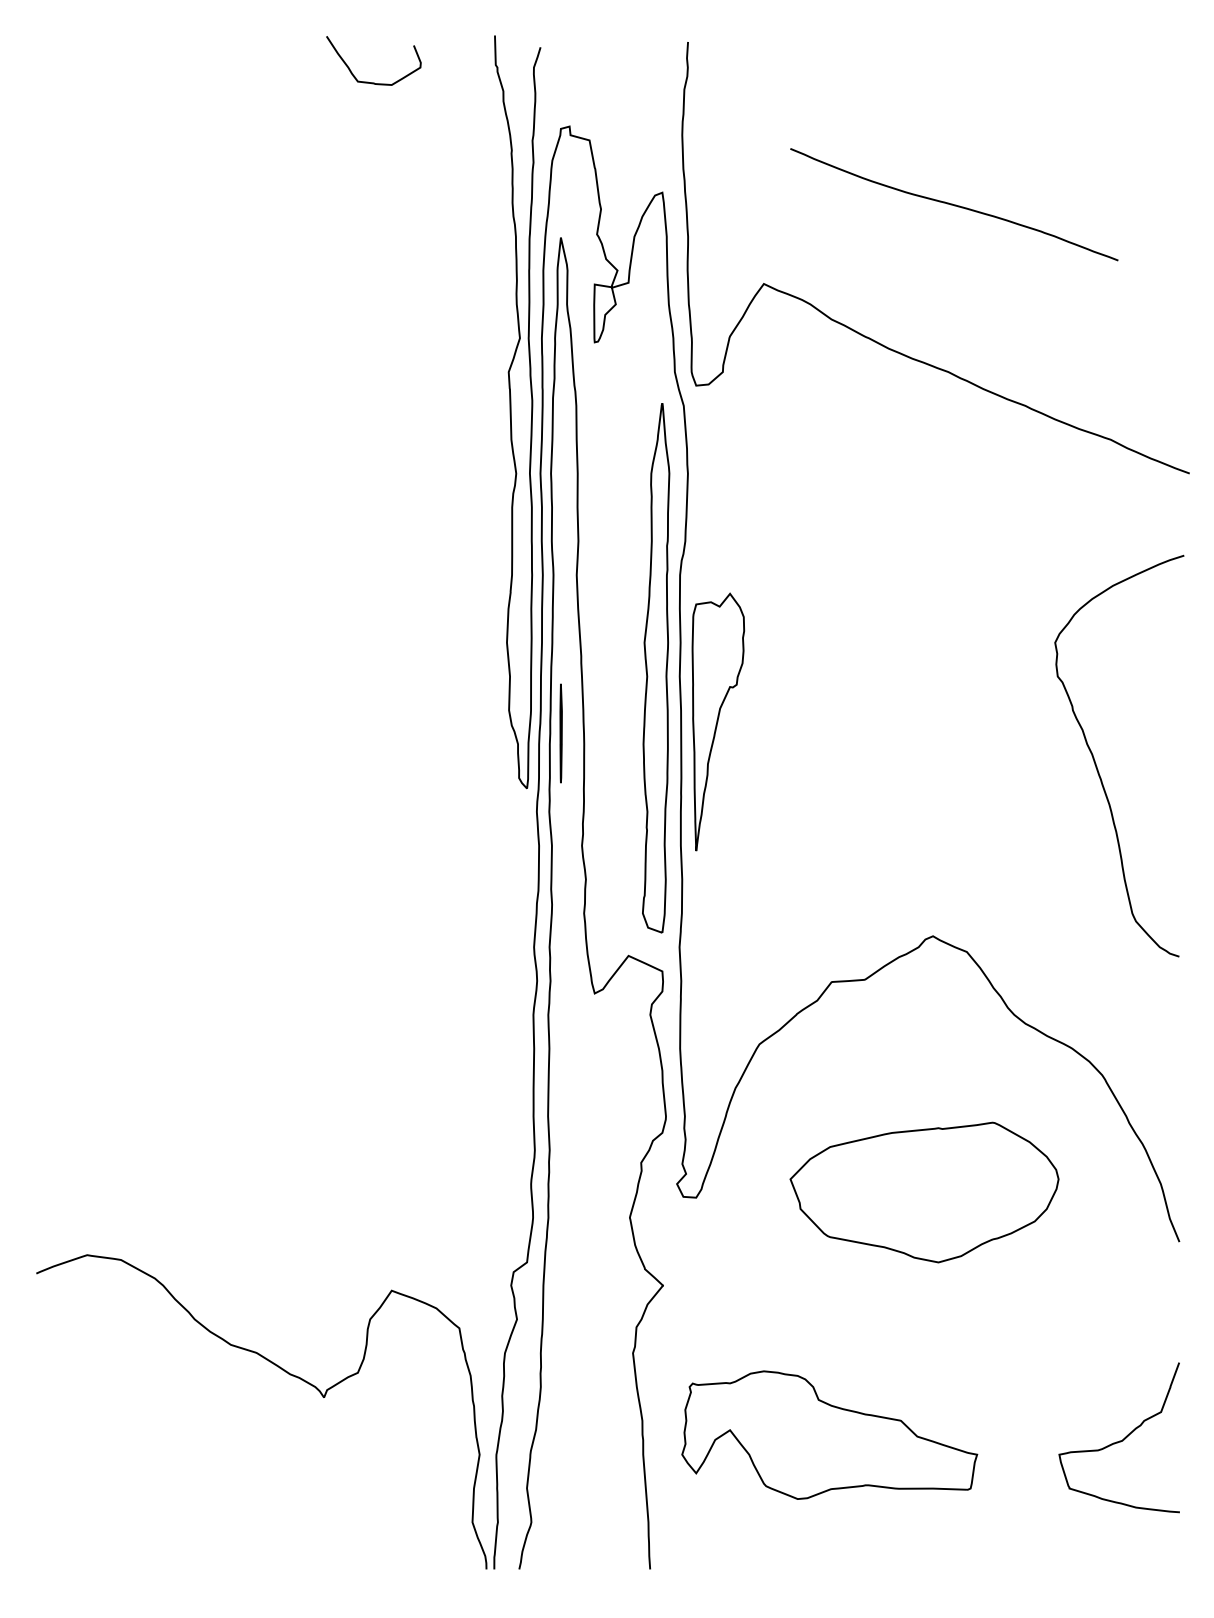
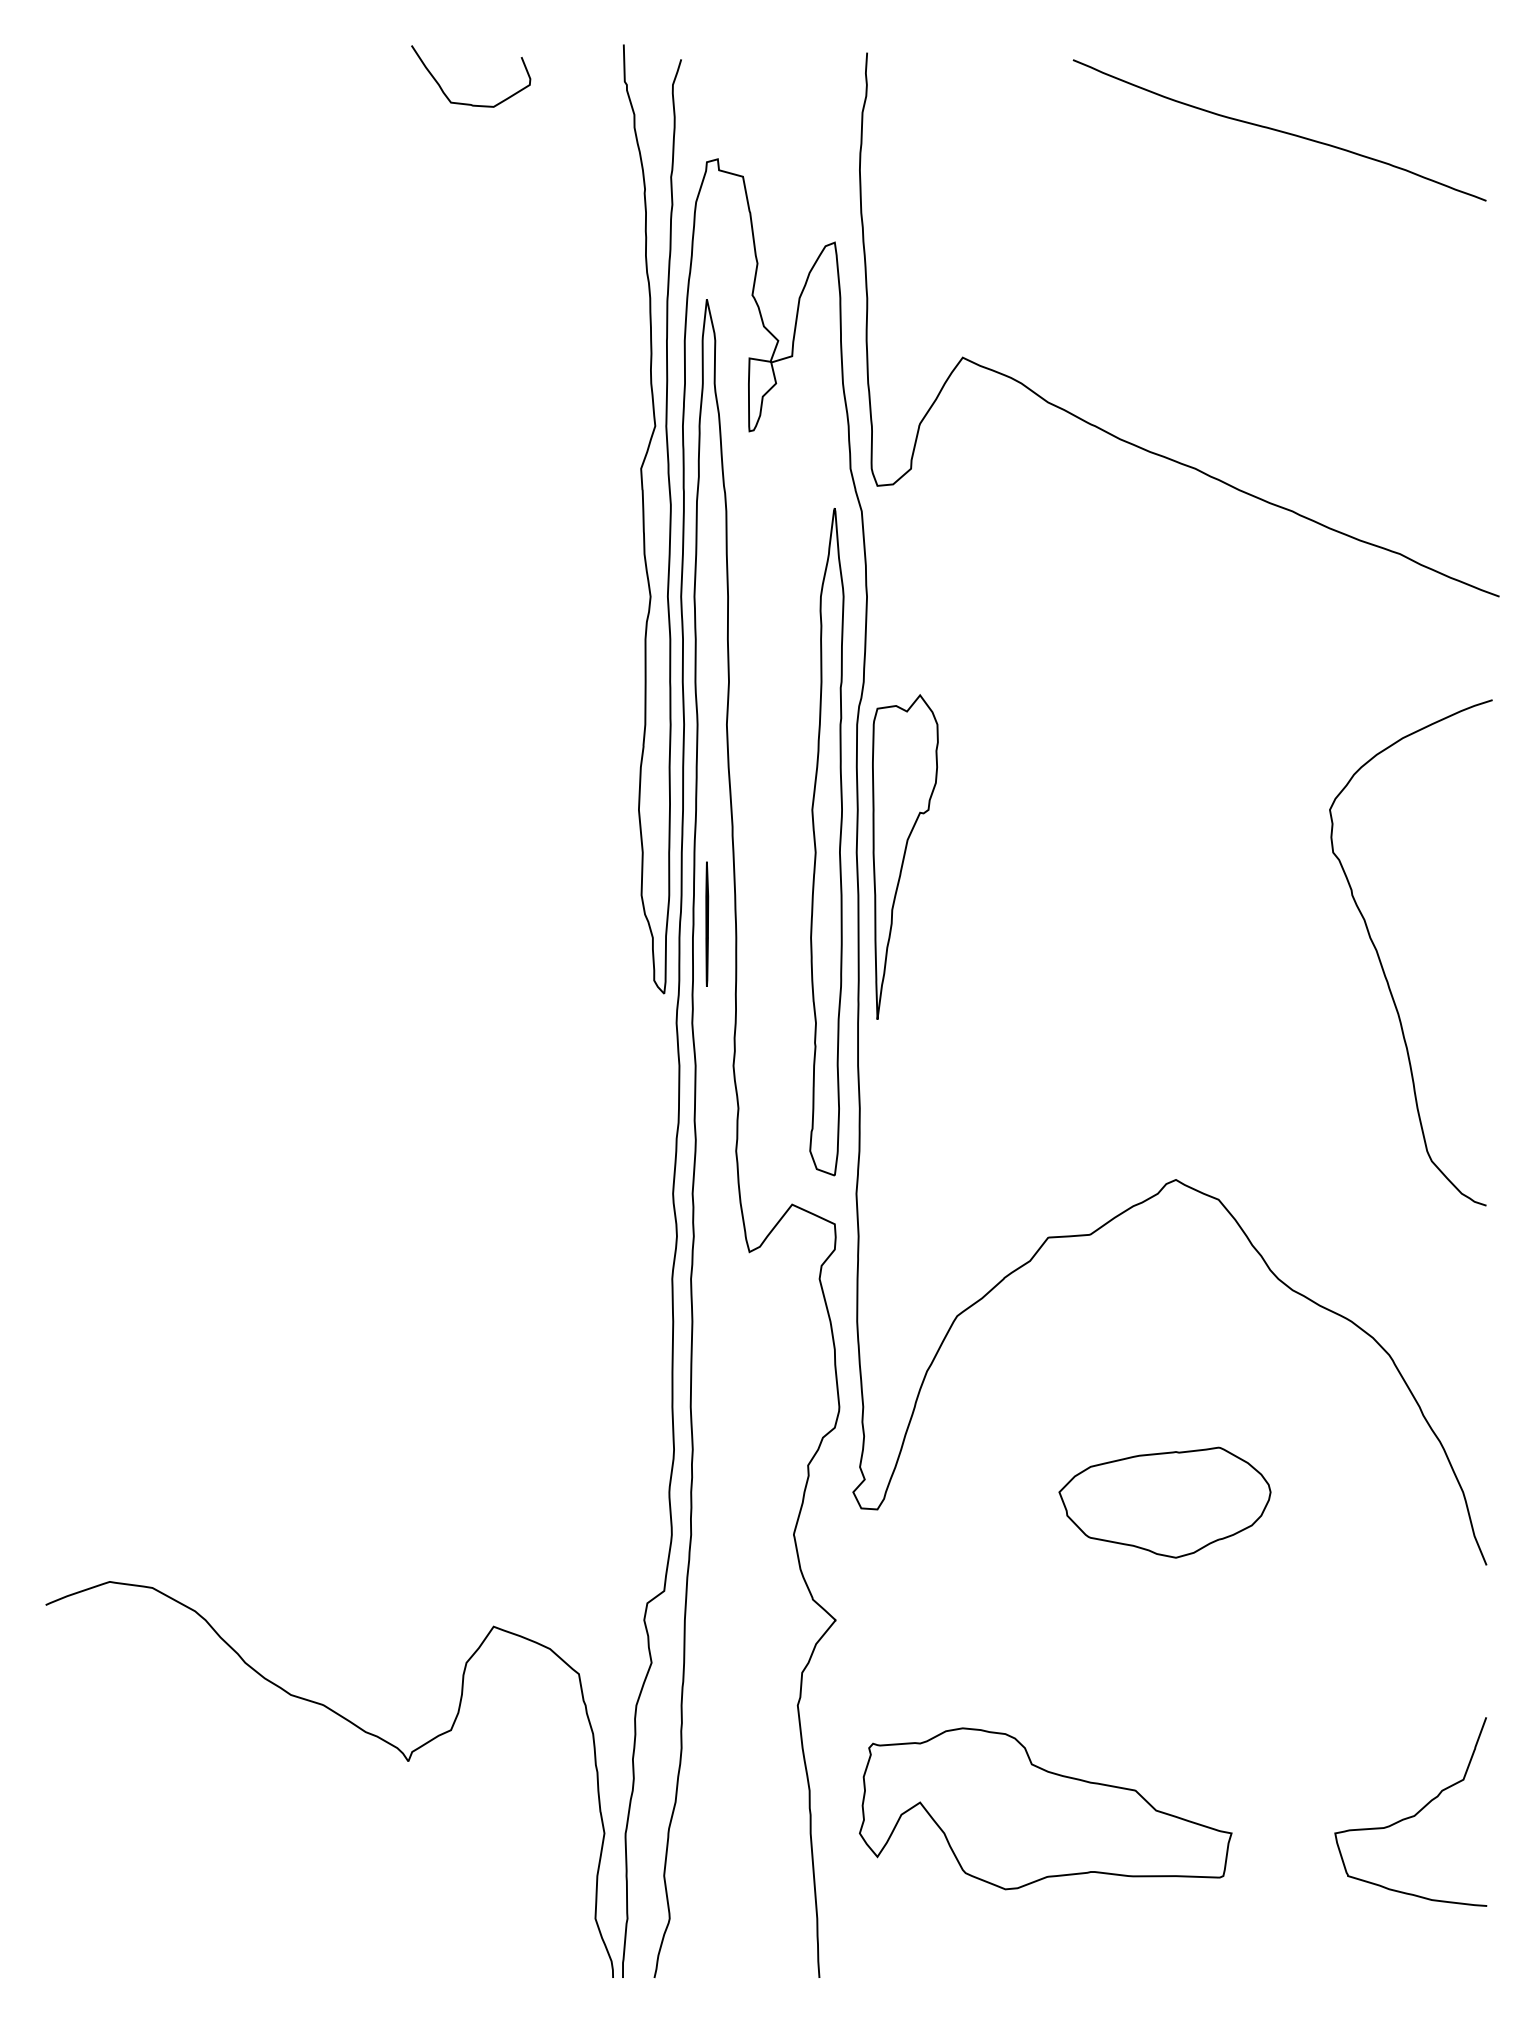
curve: (954, 204) -> (1279, 130), moved
part: (718, 721) -> (905, 856), moved
part: (923, 1191) -> (1163, 1501), size x0.62

